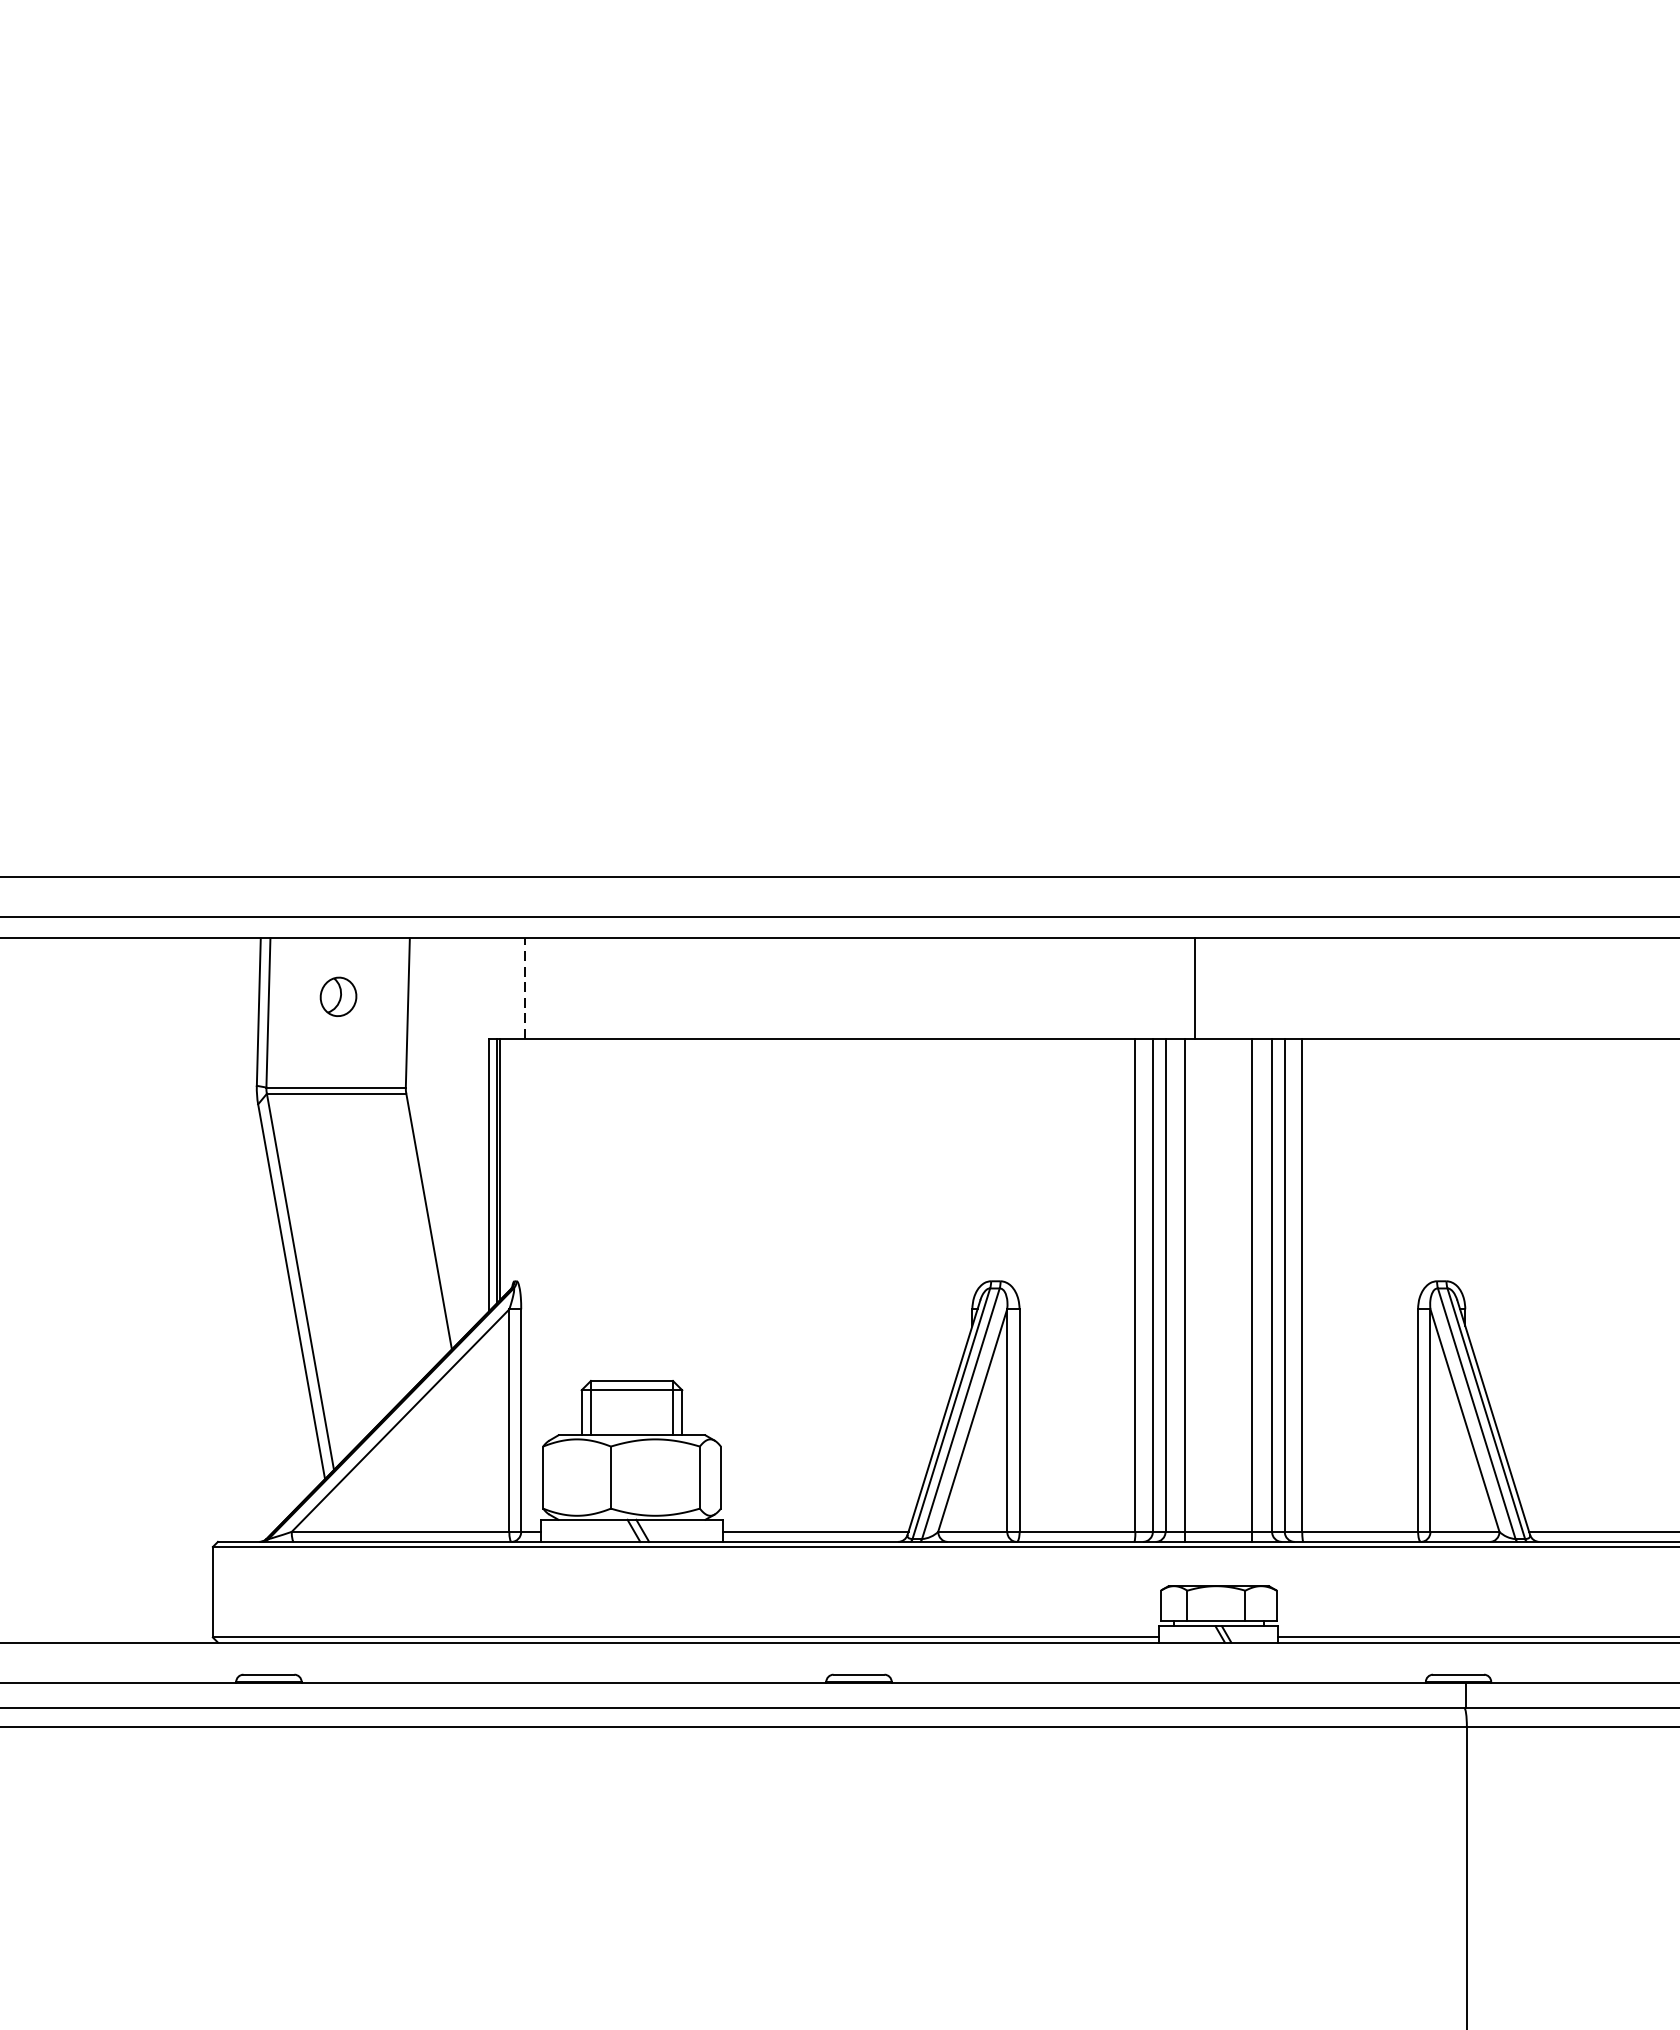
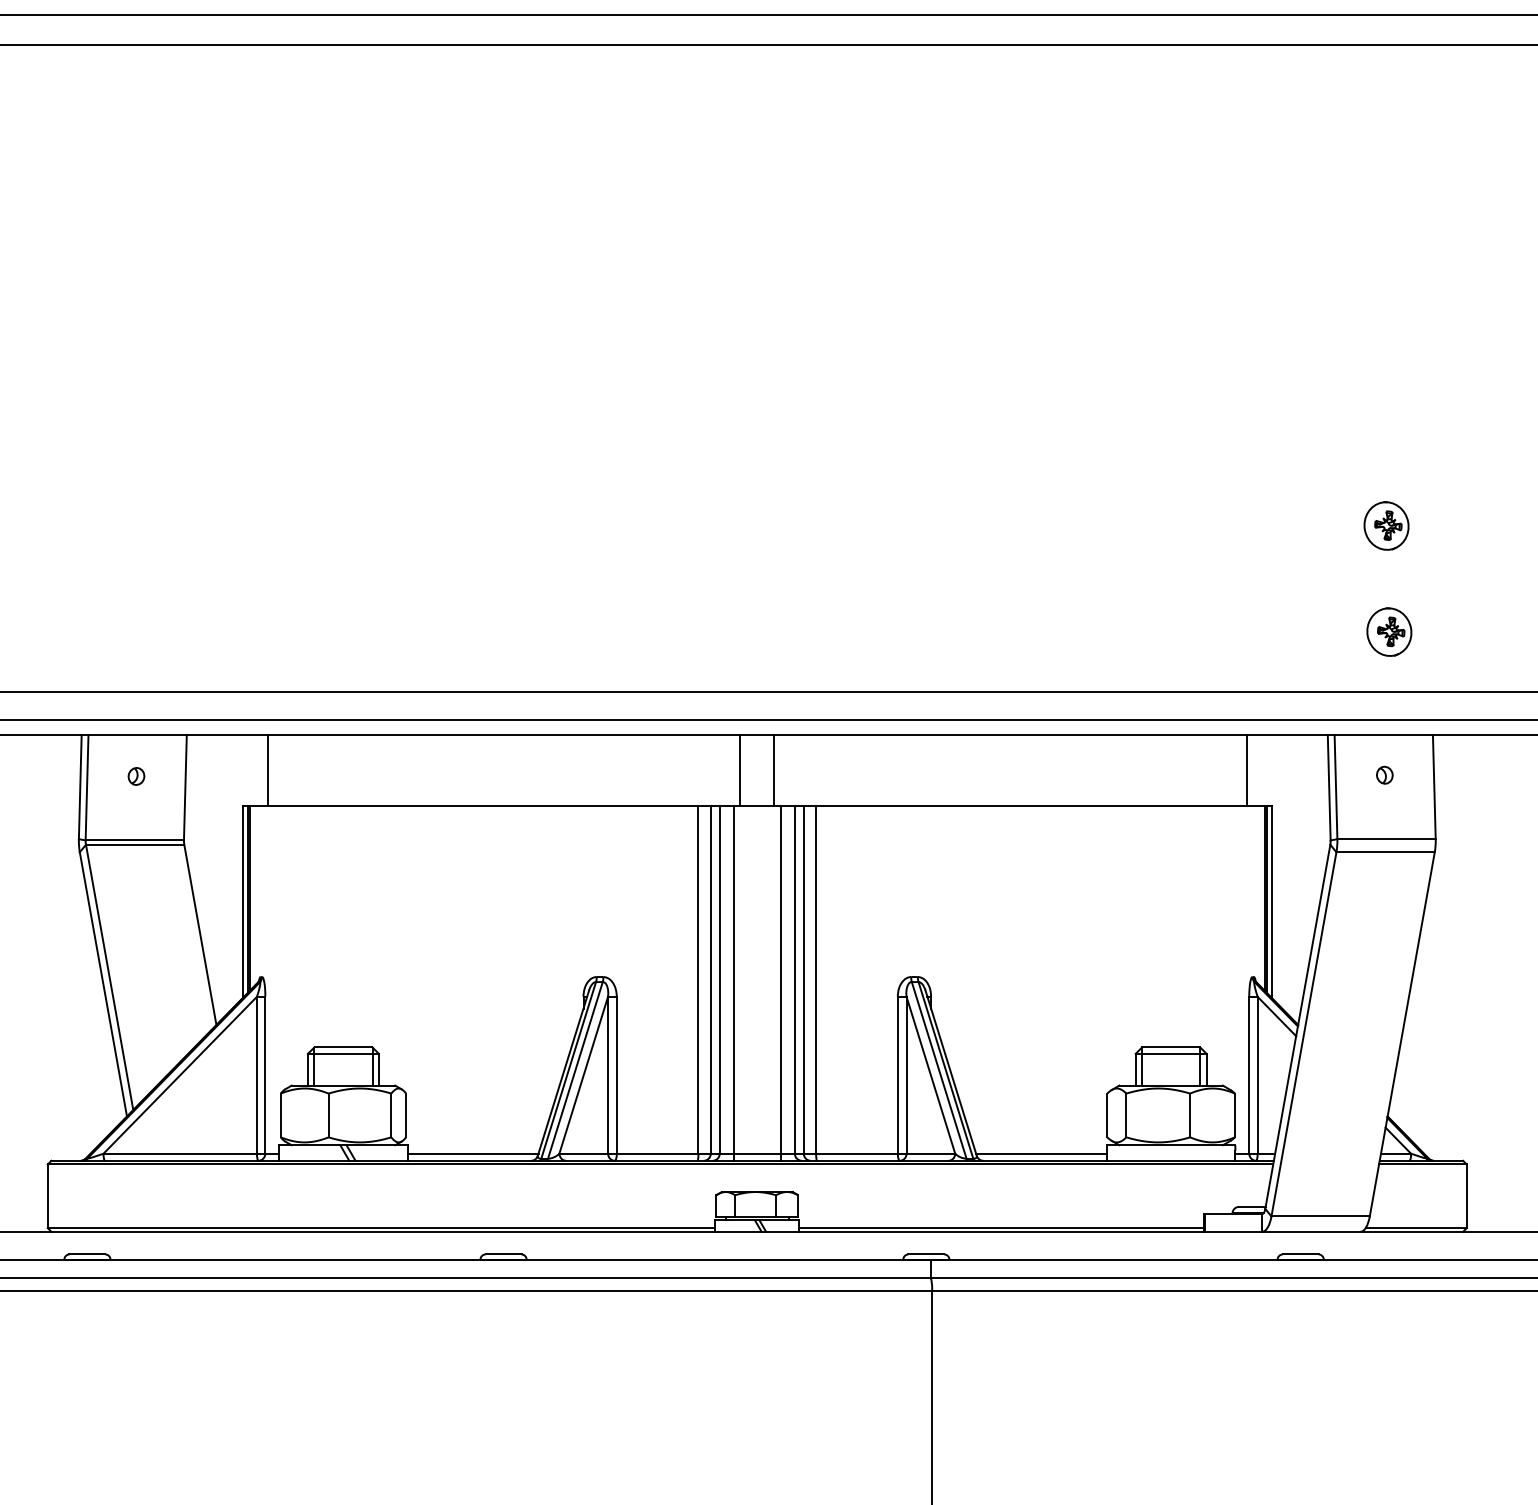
line: (524, 988) -> (267, 770), dashed -> solid
line: (1243, 988) -> (774, 770), added
part: (338, 996) -> (136, 776), size x0.62

